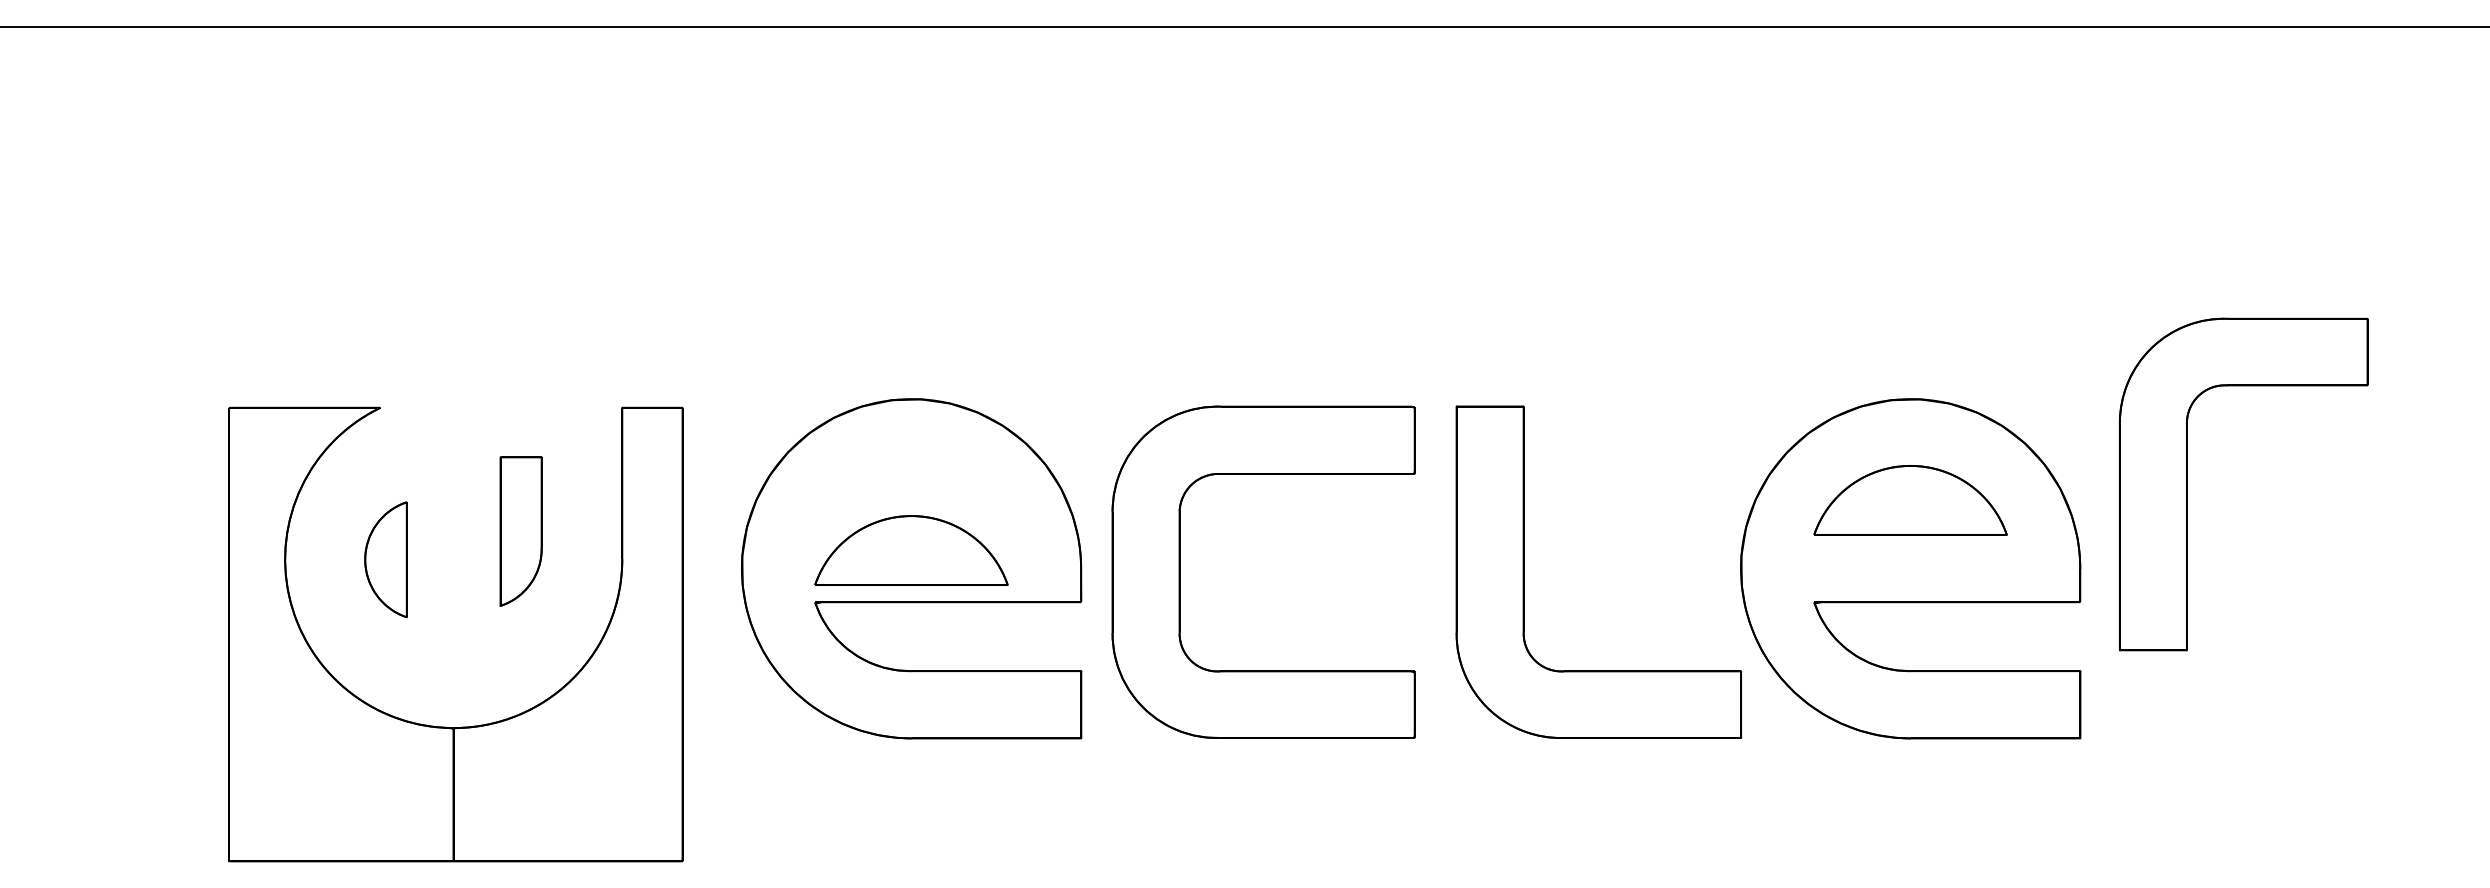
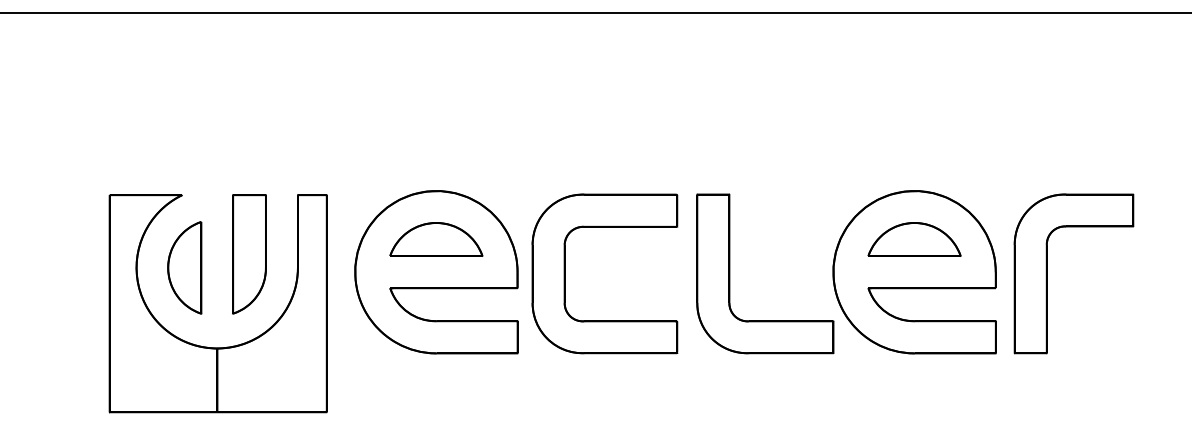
part: (2188, 483) -> (1047, 273), moved
part: (521, 531) -> (249, 254), size x1.67
part: (911, 550) -> (436, 239), moved
part: (385, 558) -> (184, 267), size x1.67

